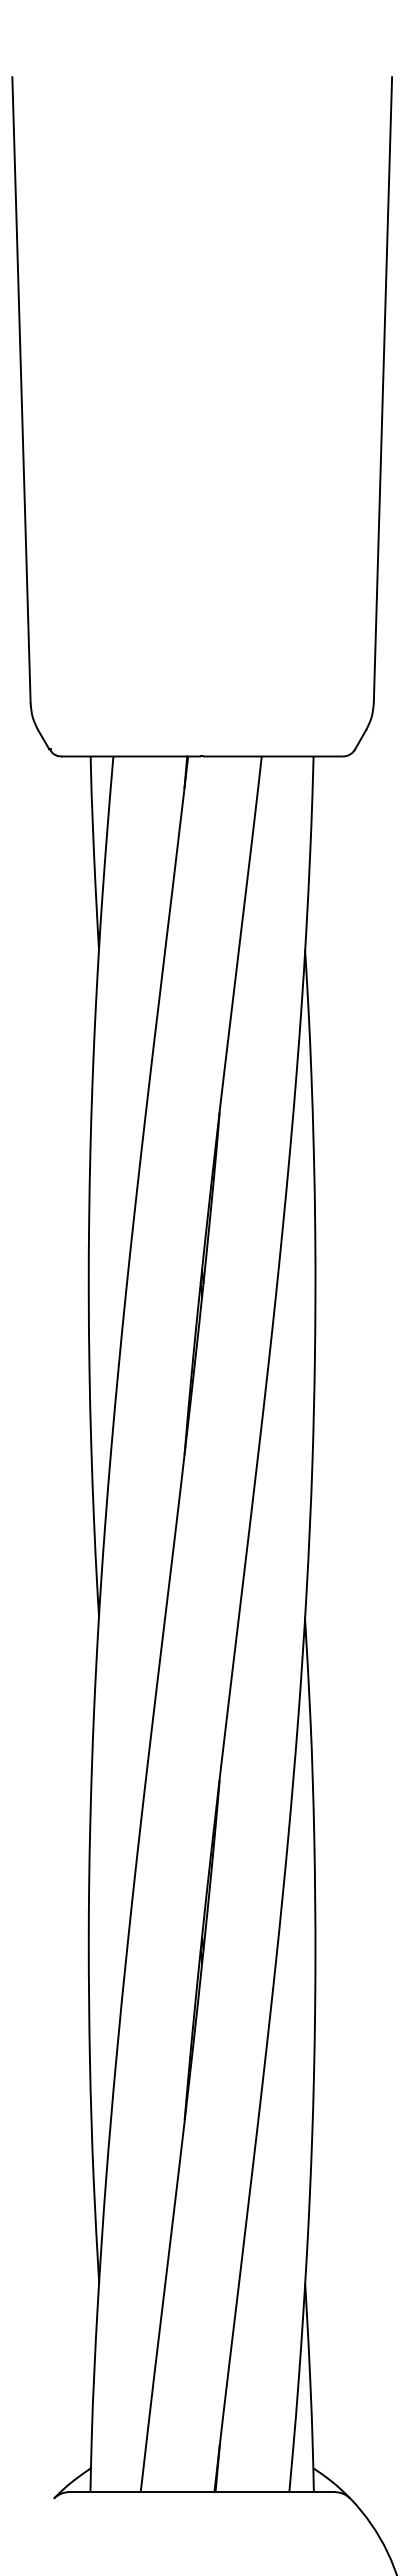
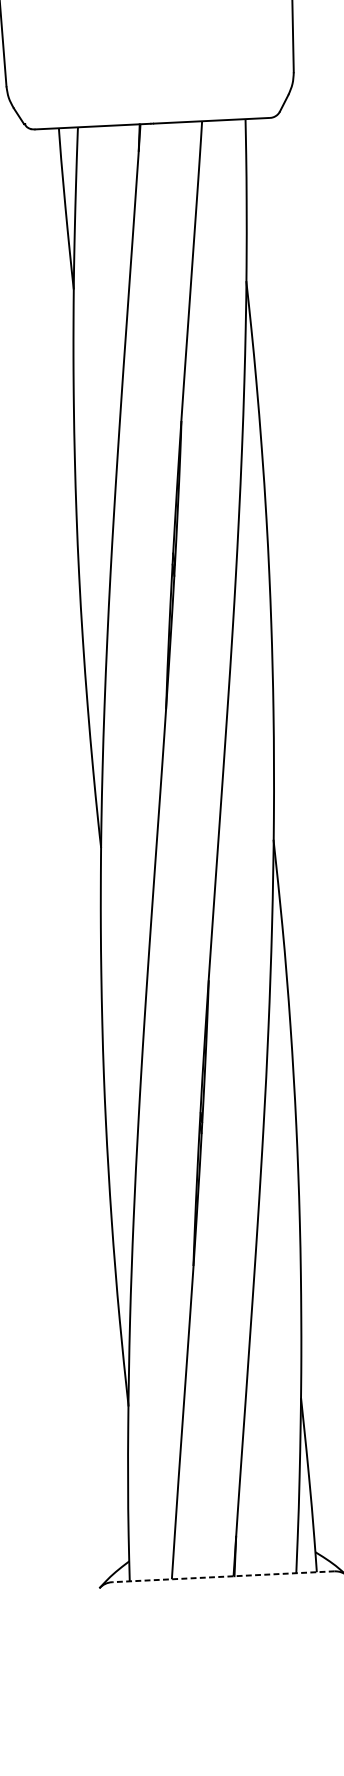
line: (202, 2492) -> (223, 1577), solid -> dashed

